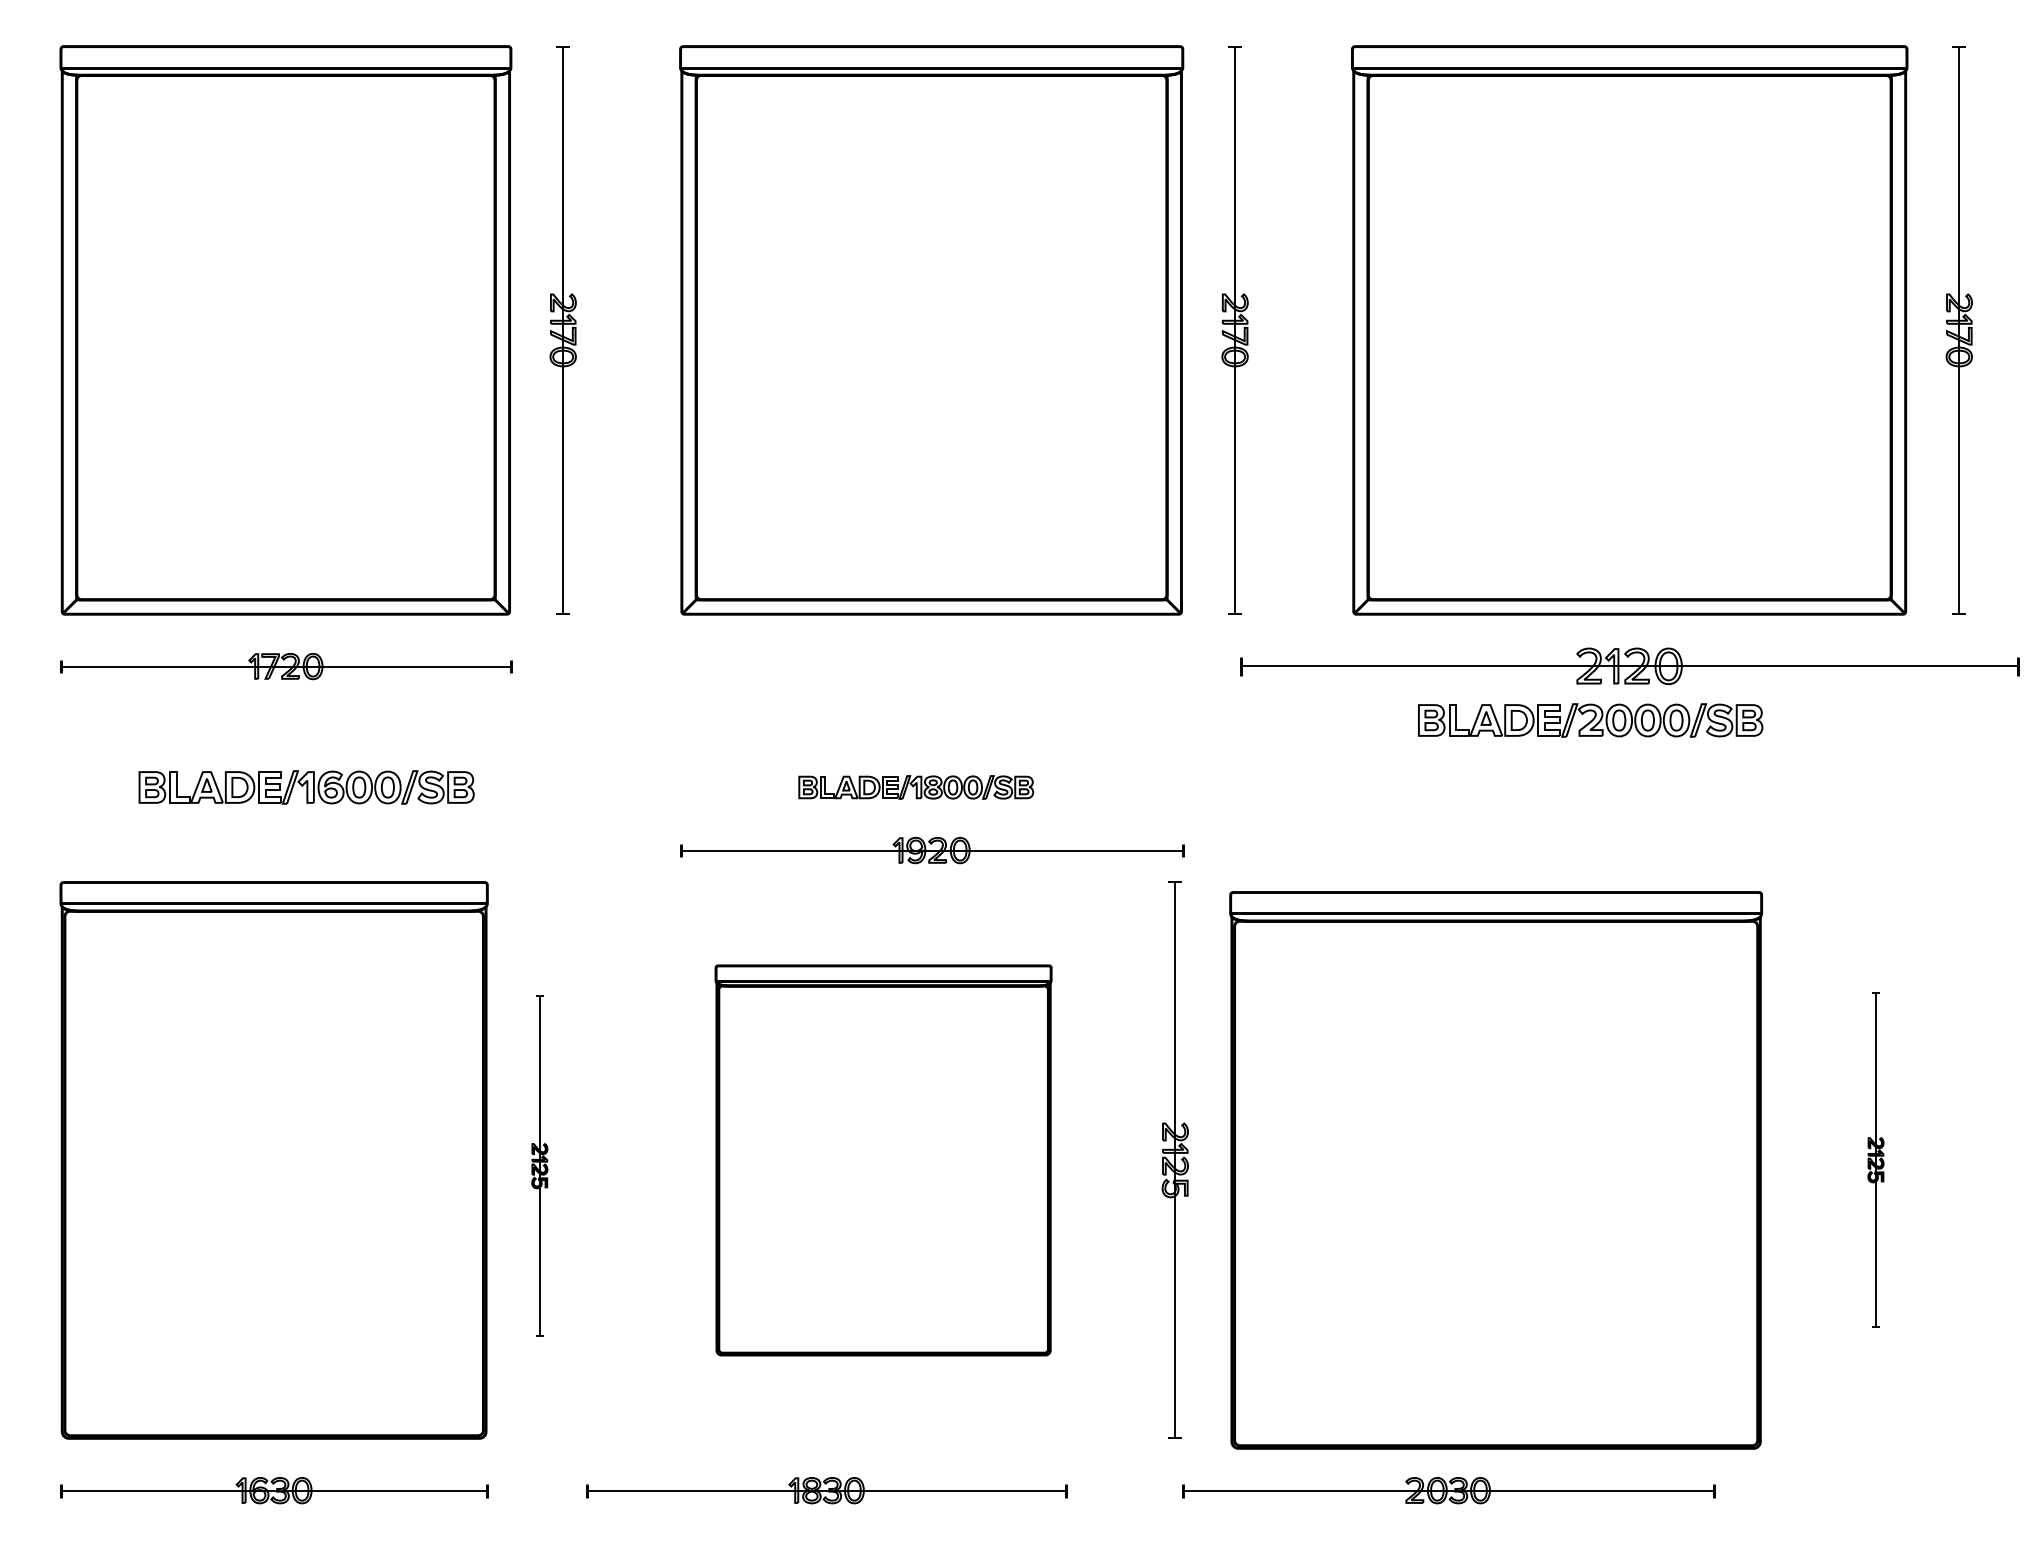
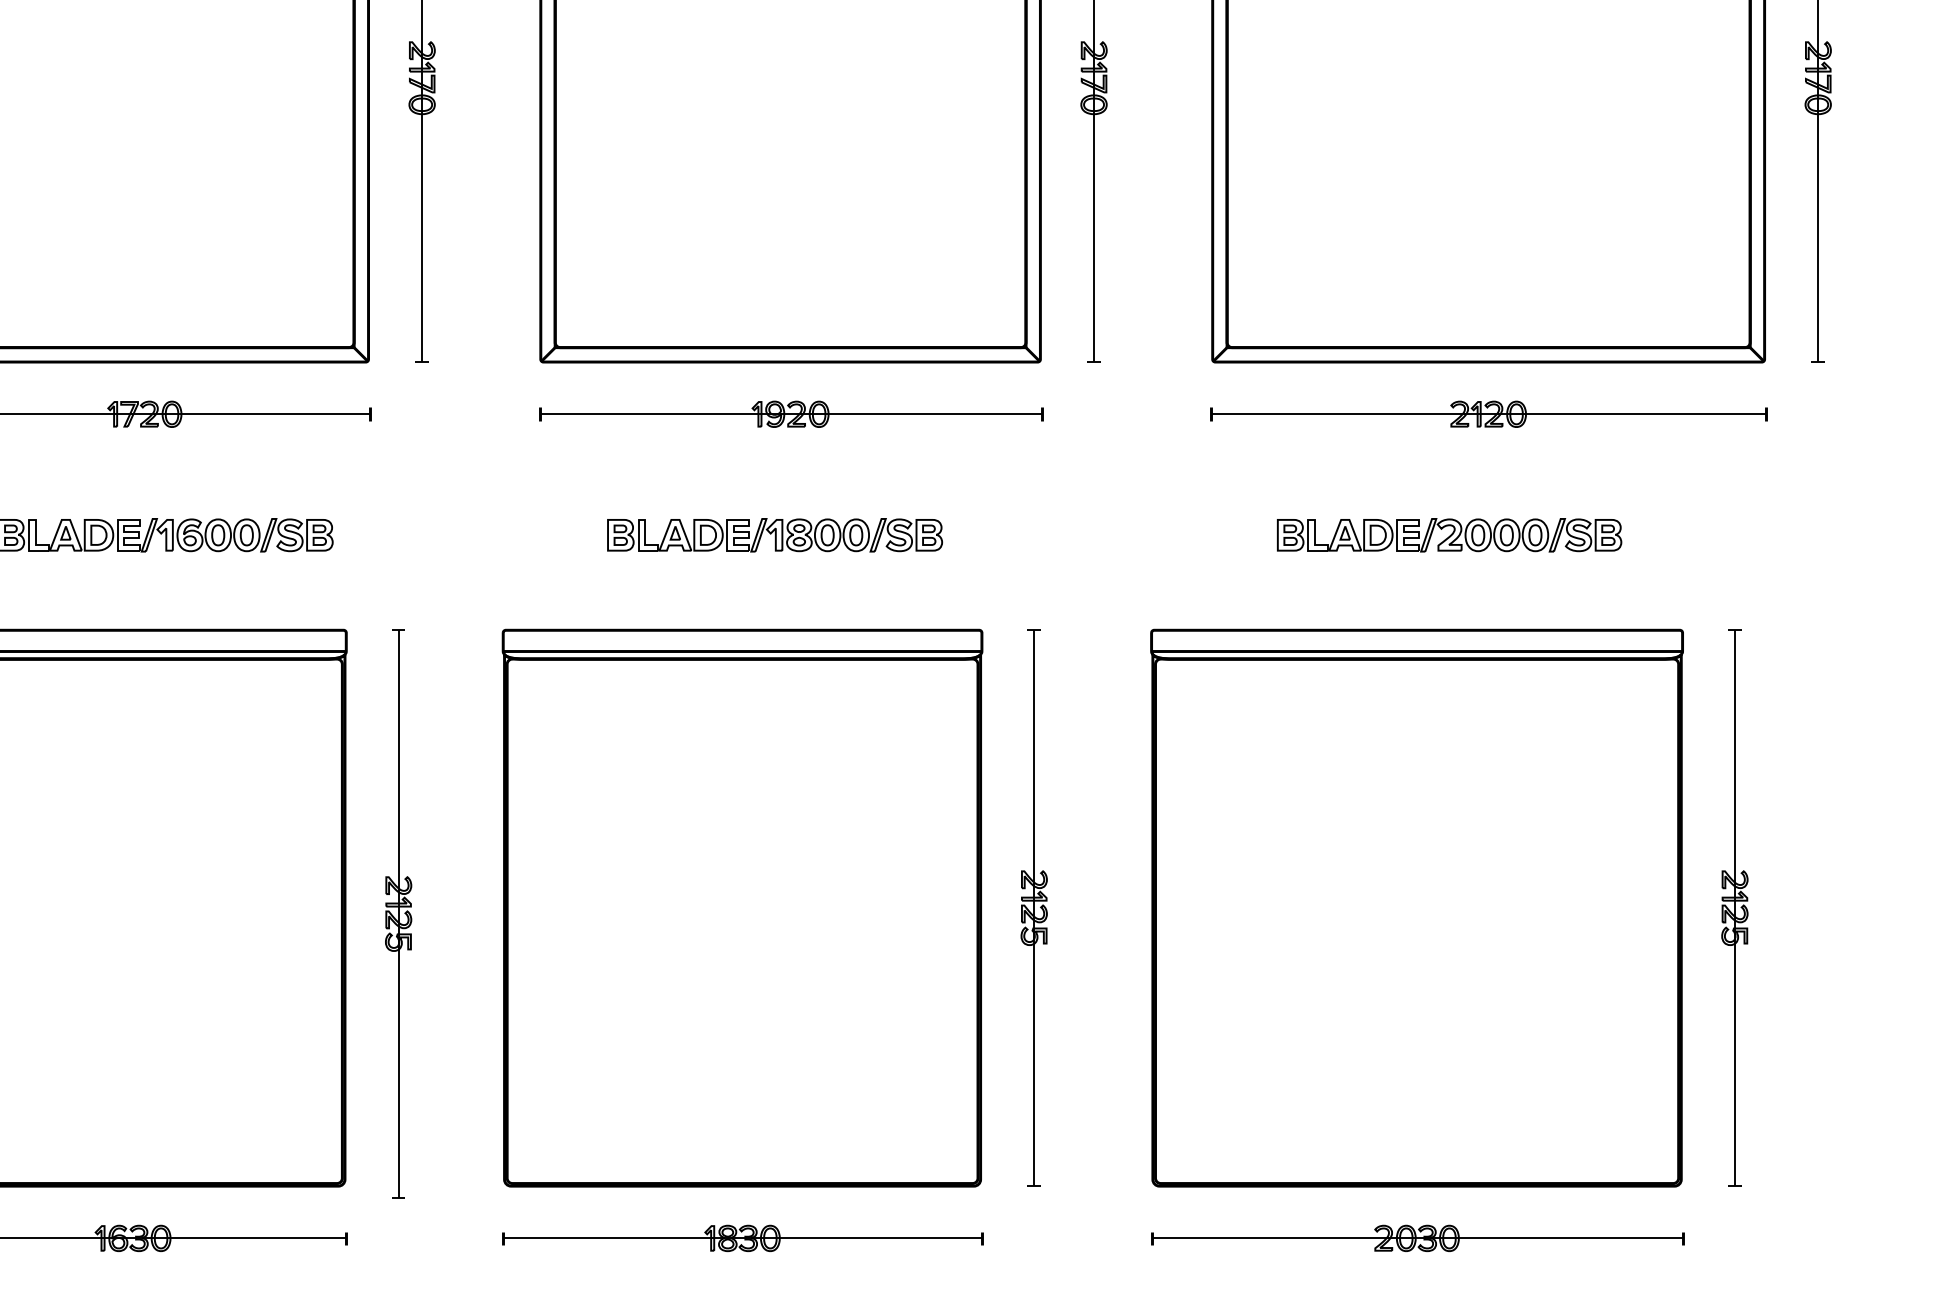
part: (1629, 666) -> (1488, 414), size x0.71
part: (1590, 720) -> (1449, 535), moved
part: (916, 787) -> (775, 535), size x1.43
part: (932, 850) -> (791, 414), moved
part: (1875, 1159) -> (1734, 907), size x1.67
part: (883, 1160) -> (742, 908), size x1.43
part: (539, 1165) -> (398, 913), size x1.67
part: (1495, 1170) -> (1416, 908), moved
part: (826, 1490) -> (742, 1238), moved
part: (1448, 1490) -> (1417, 1238), moved

